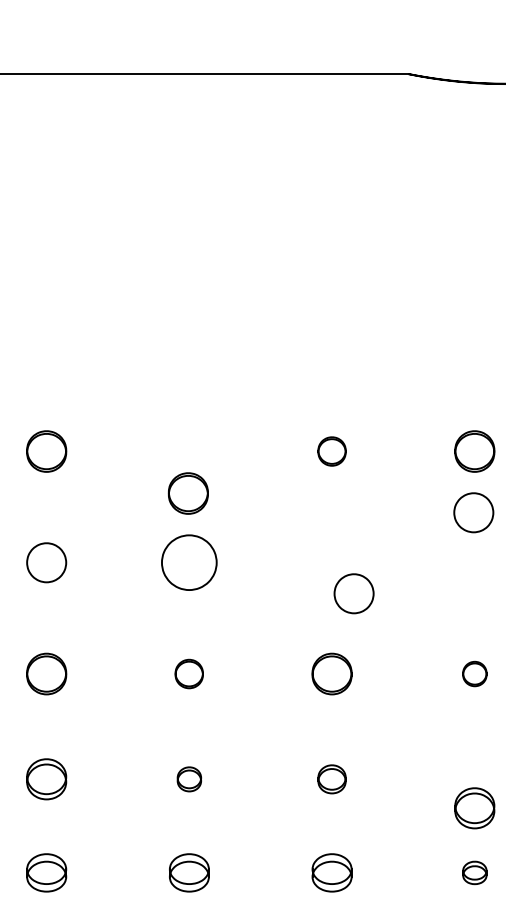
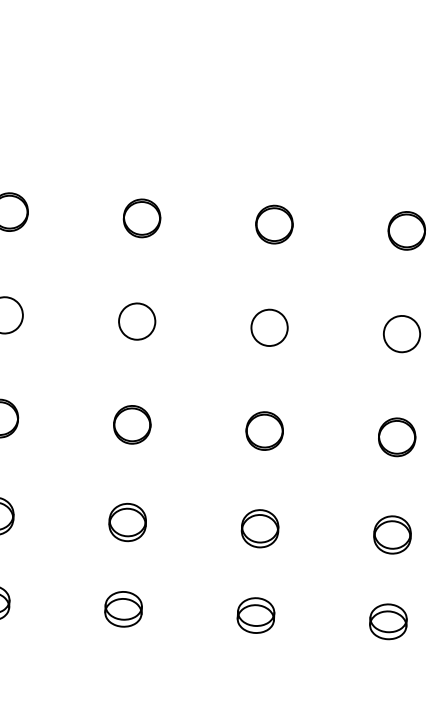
part: (331, 451) -> (273, 224), size x1.43
part: (187, 493) -> (141, 218), moved
part: (473, 512) -> (401, 333), moved
part: (189, 562) -> (137, 321), size x0.71
part: (353, 593) -> (269, 327), moved
part: (188, 673) -> (131, 424), size x1.43
part: (474, 673) -> (396, 436), size x1.67
part: (189, 779) -> (127, 522), size x1.67
part: (331, 779) -> (259, 528), size x1.43
part: (474, 808) -> (392, 535), moved
part: (474, 872) -> (388, 621), size x1.67

